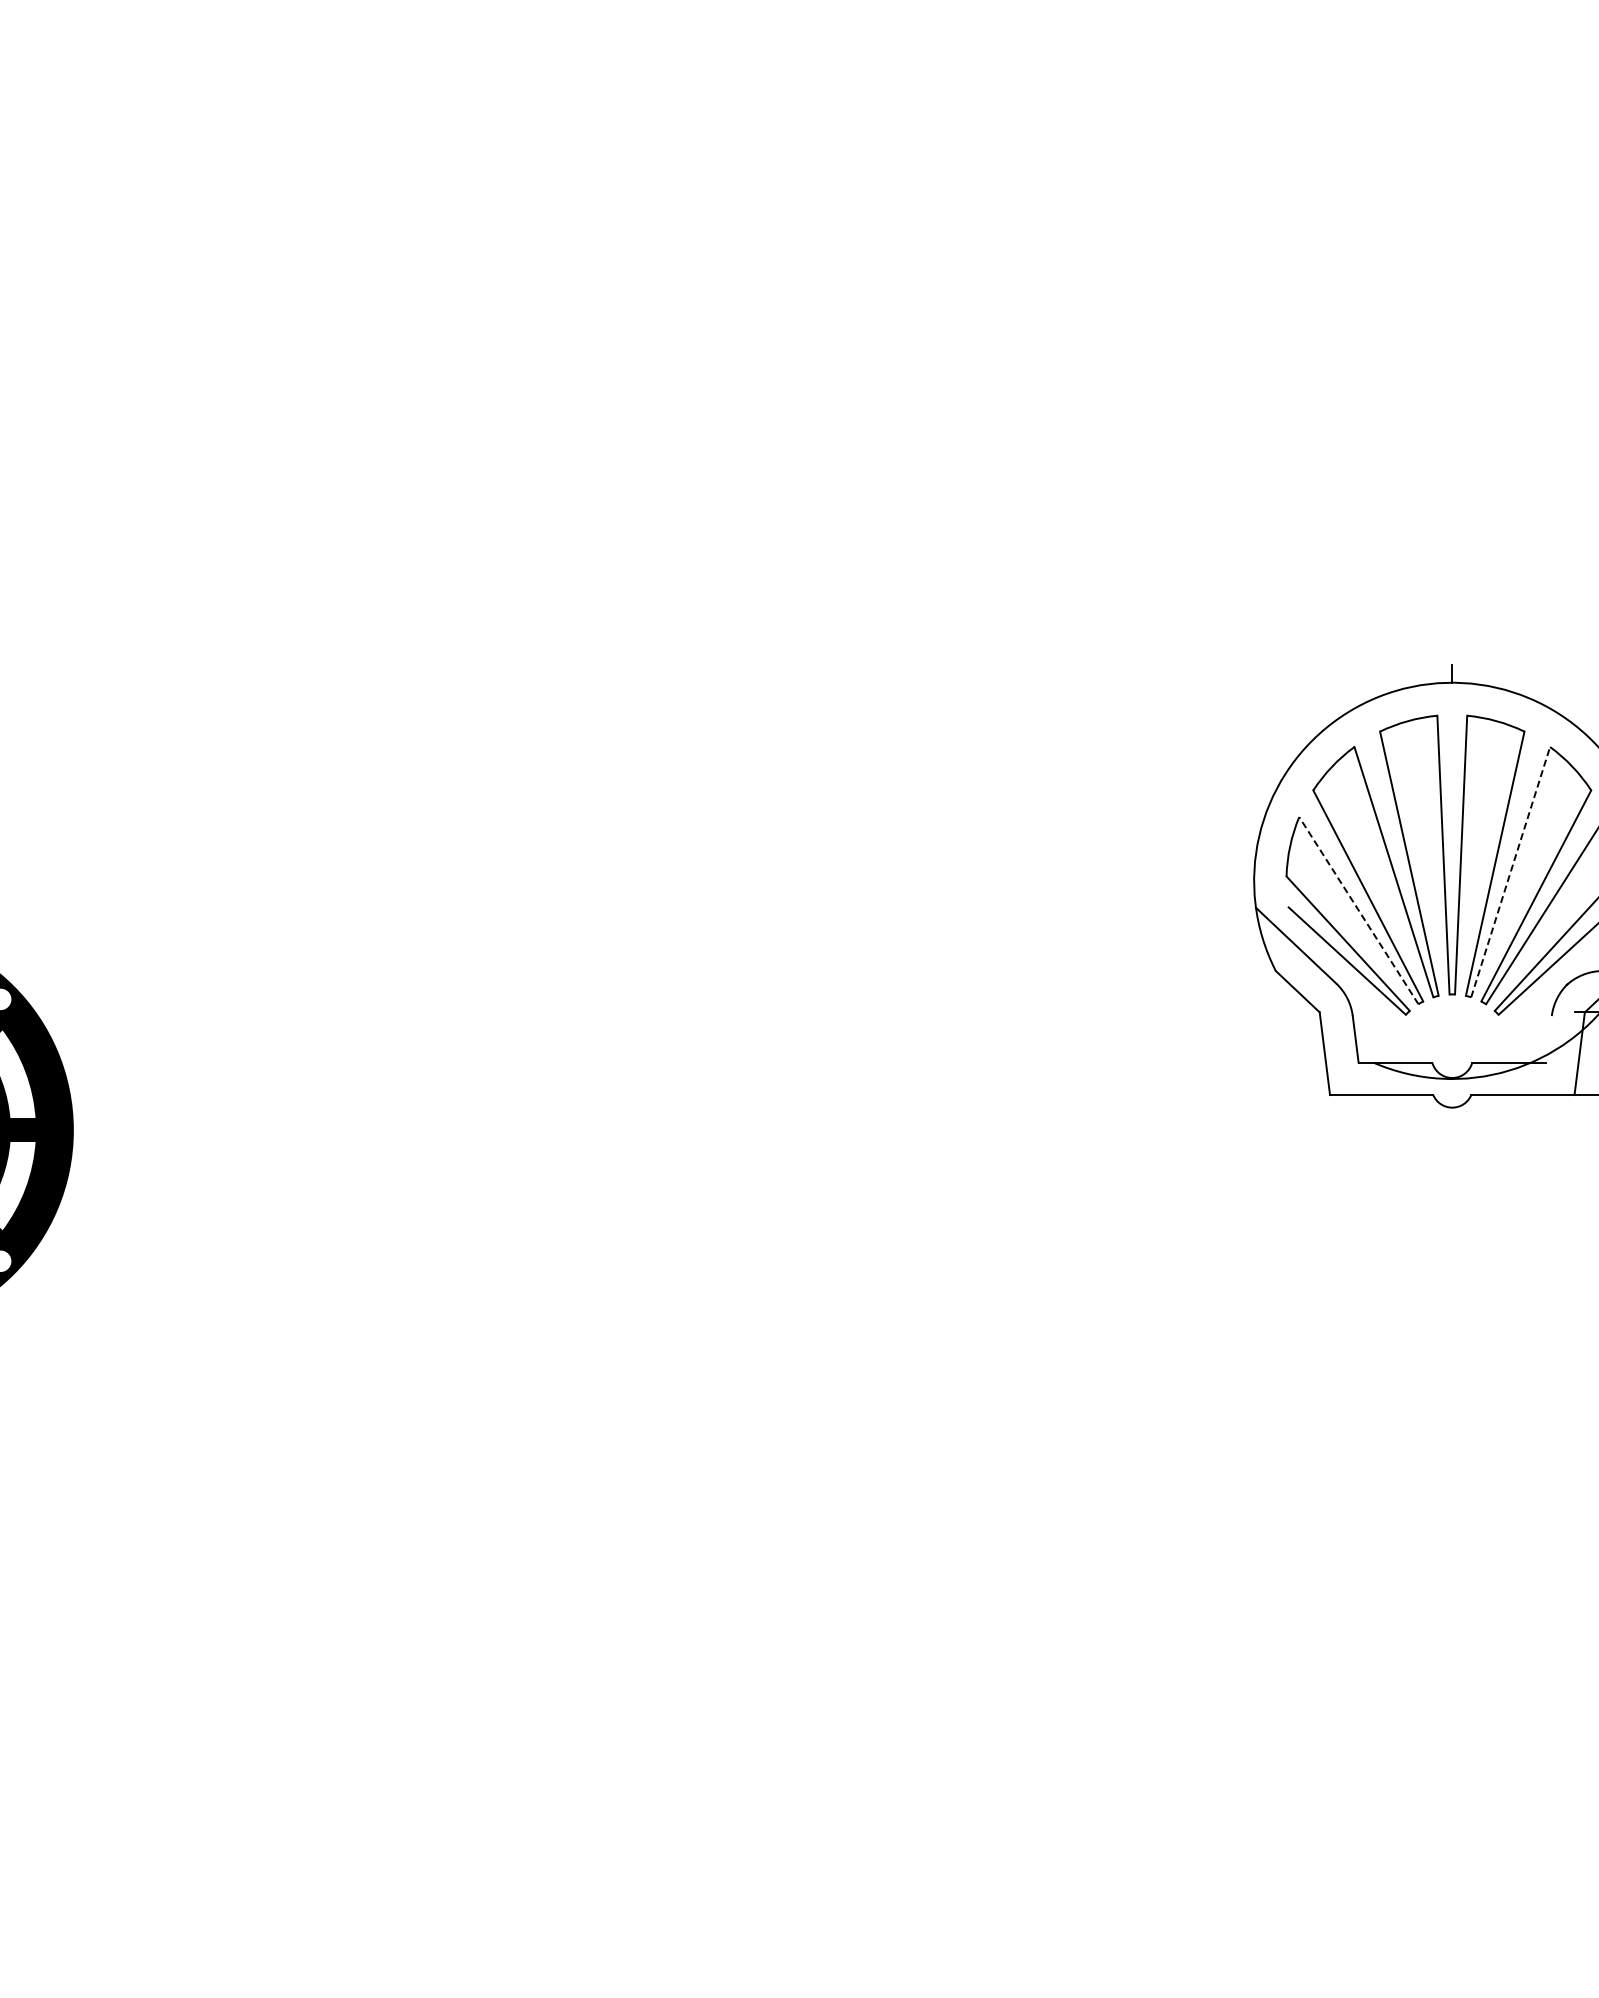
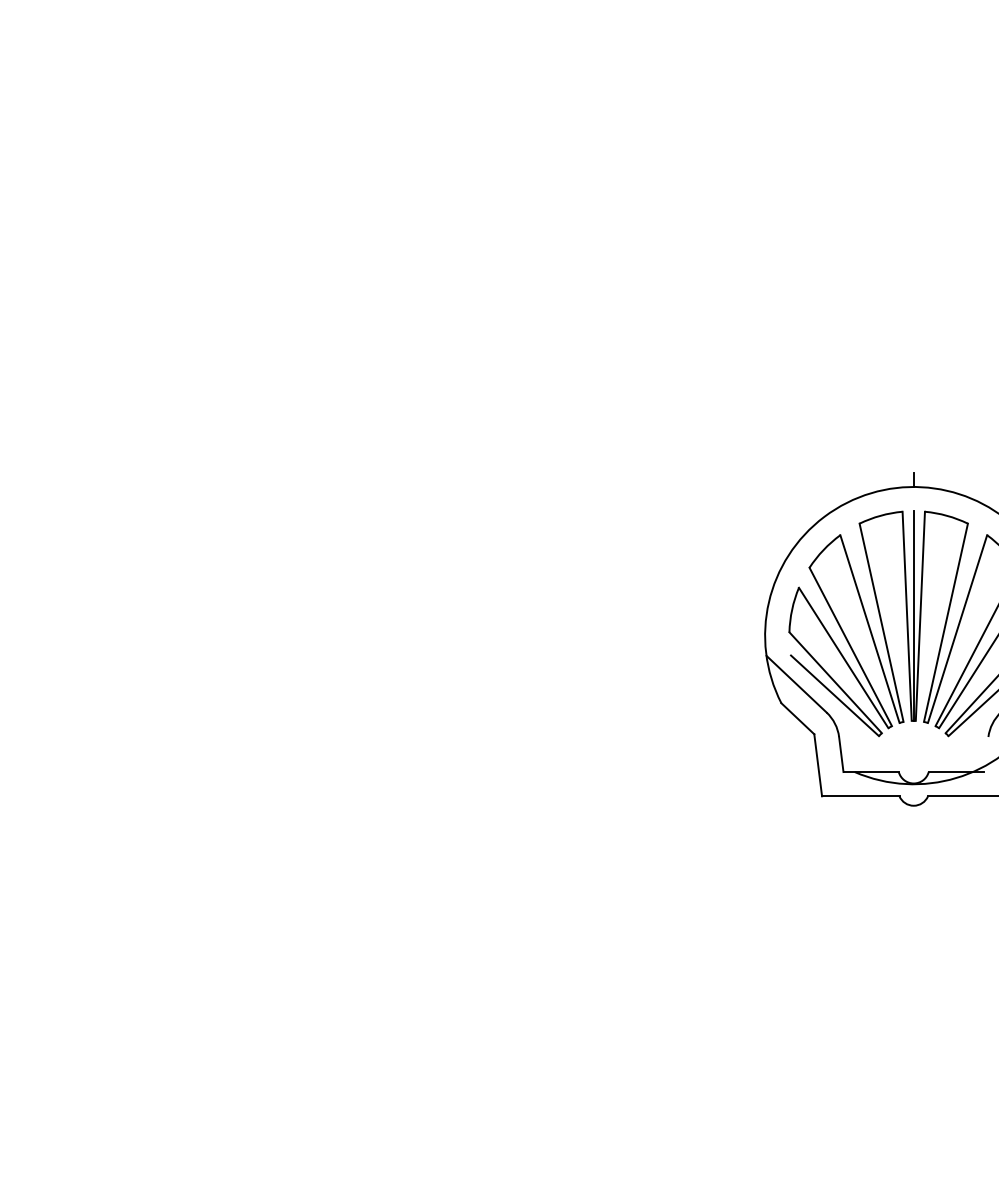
line: (1452, 854) -> (913, 615), added
line: (1510, 871) -> (957, 628), dashed -> solid
line: (1358, 910) -> (843, 657), dashed -> solid

